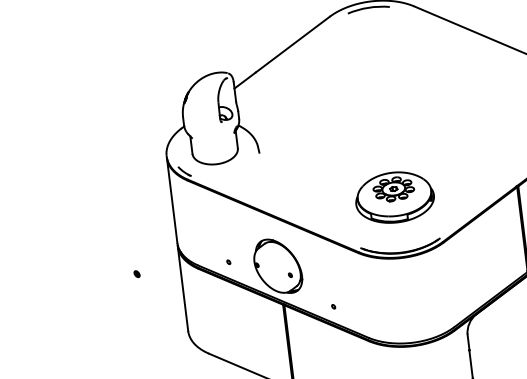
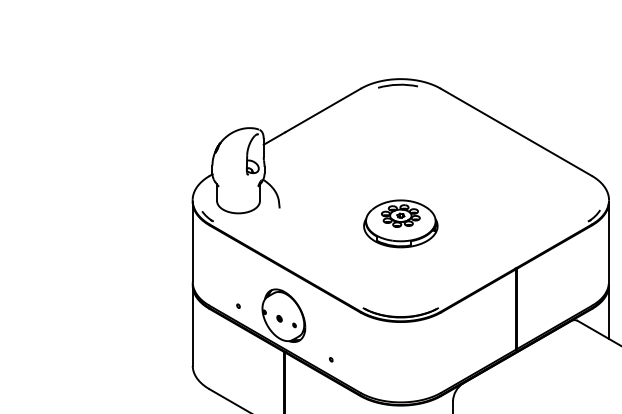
part: (394, 197) -> (400, 223), moved
part: (136, 273) -> (279, 318), moved

